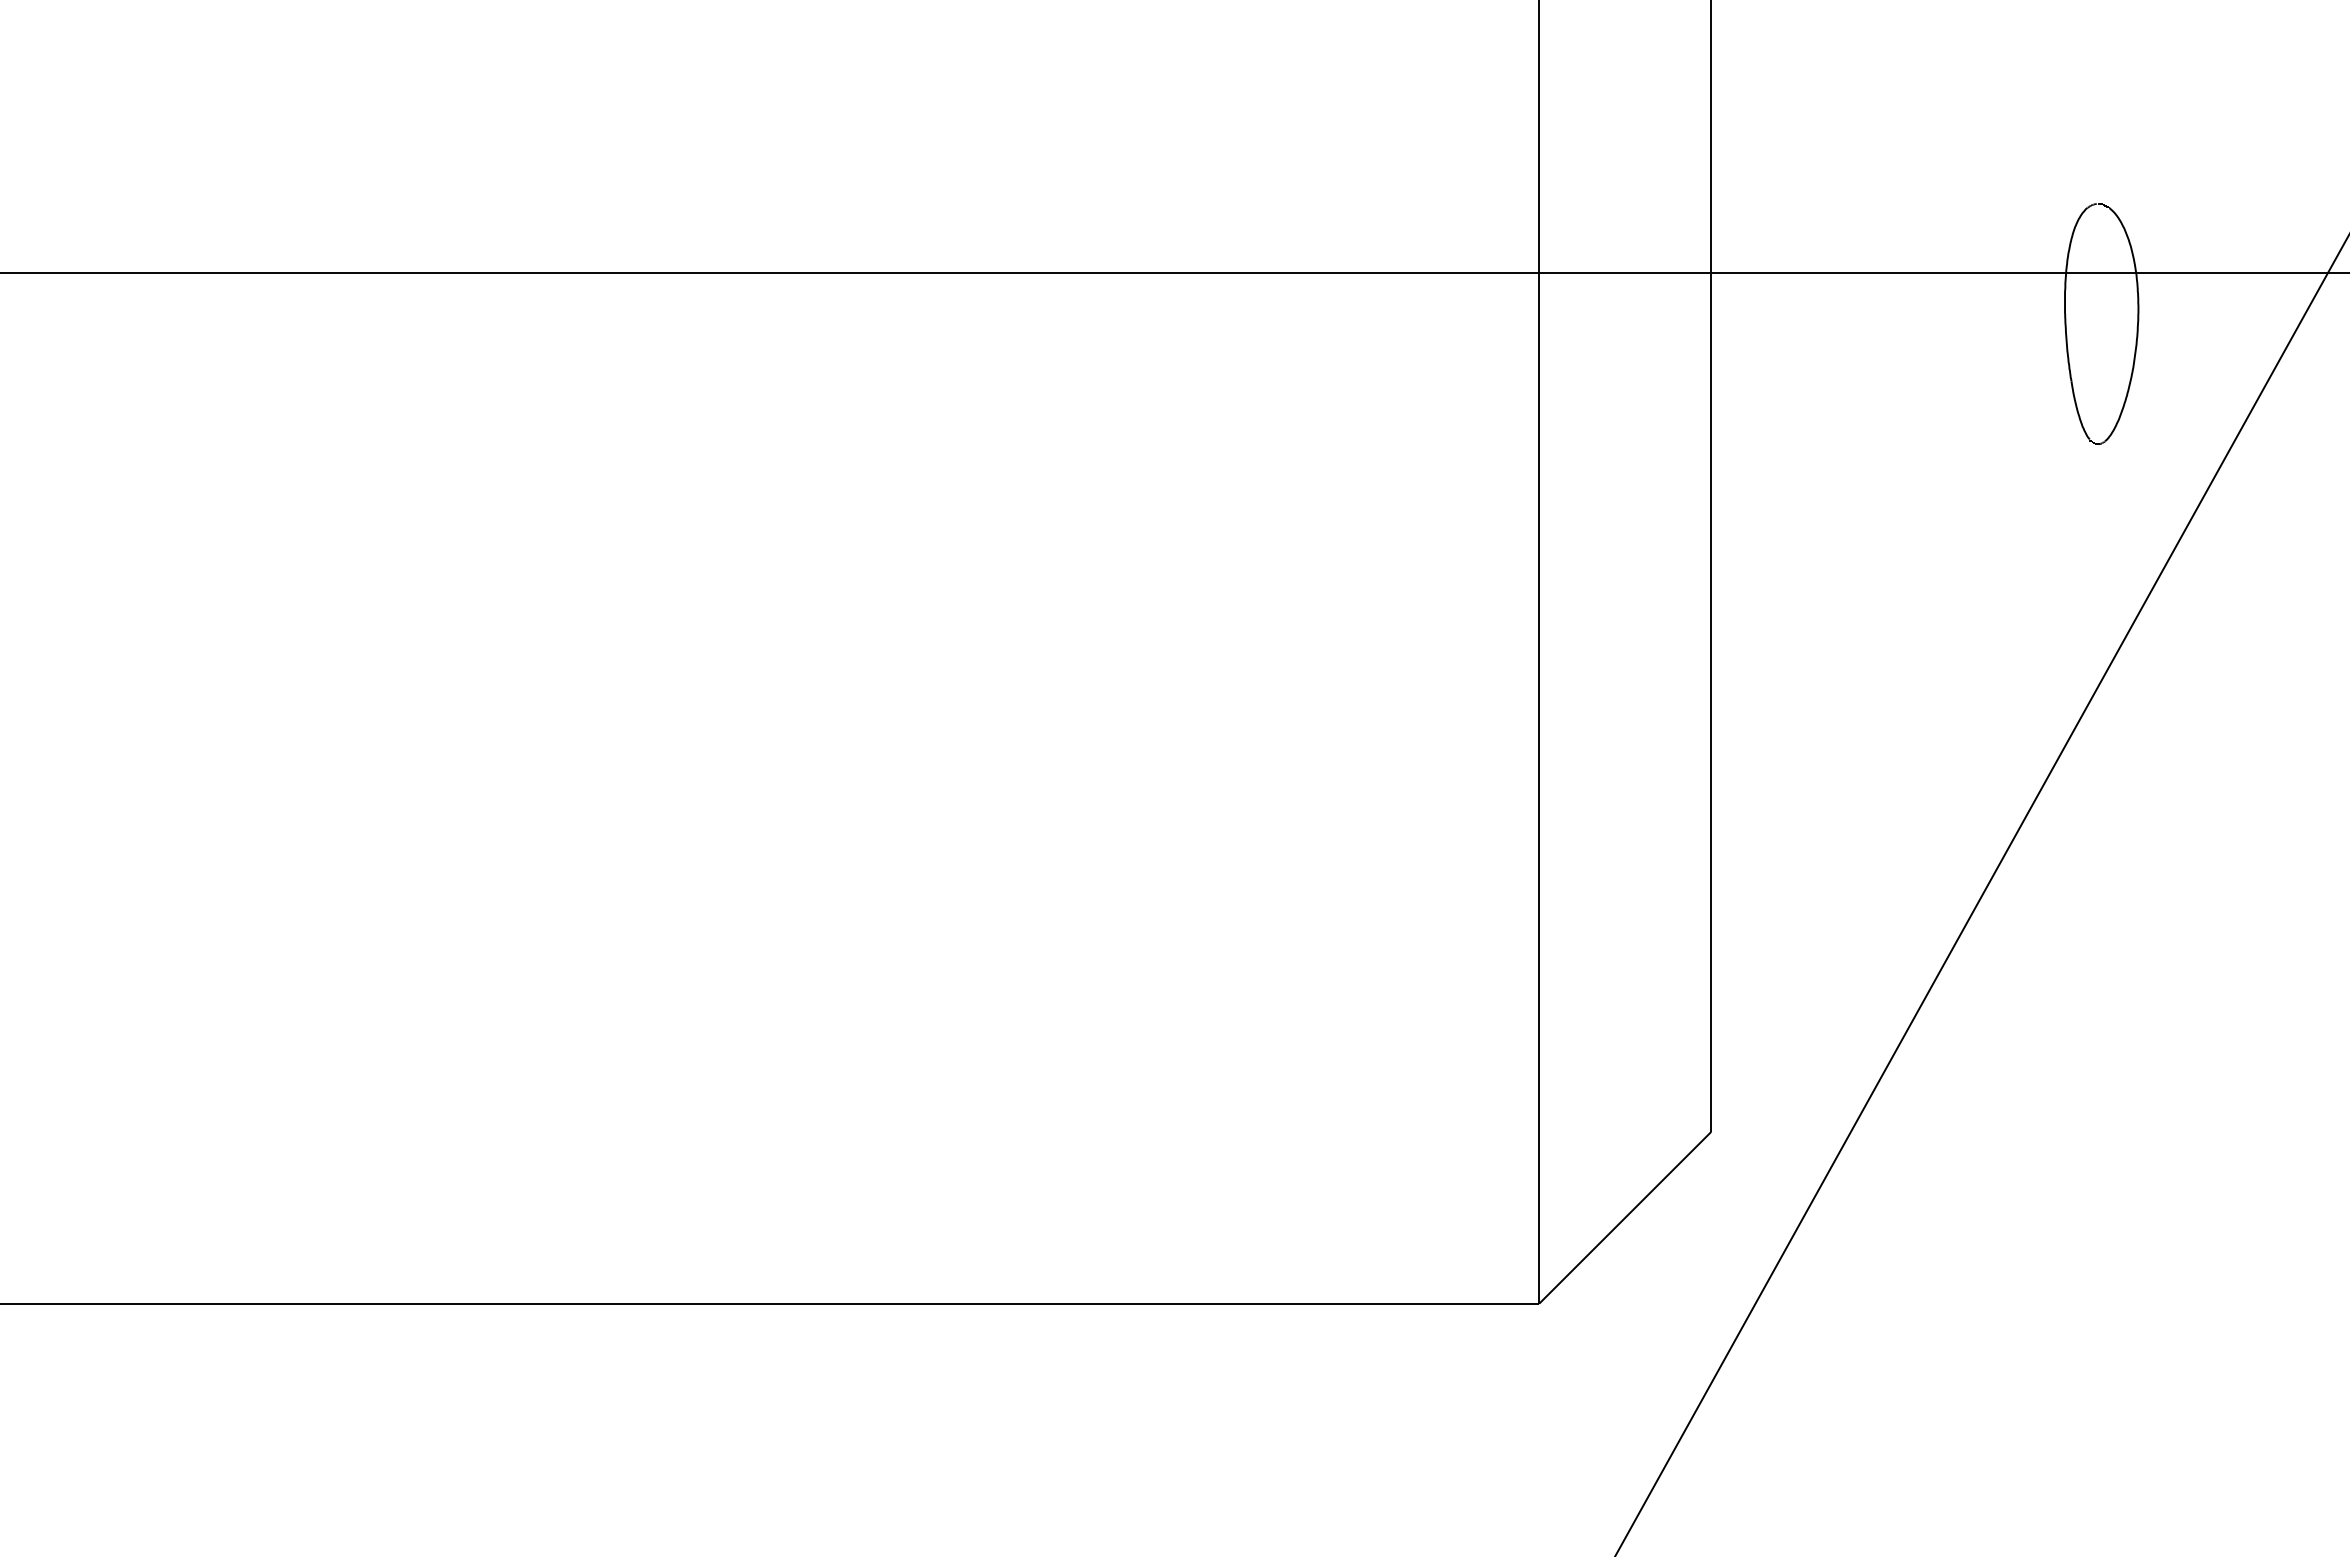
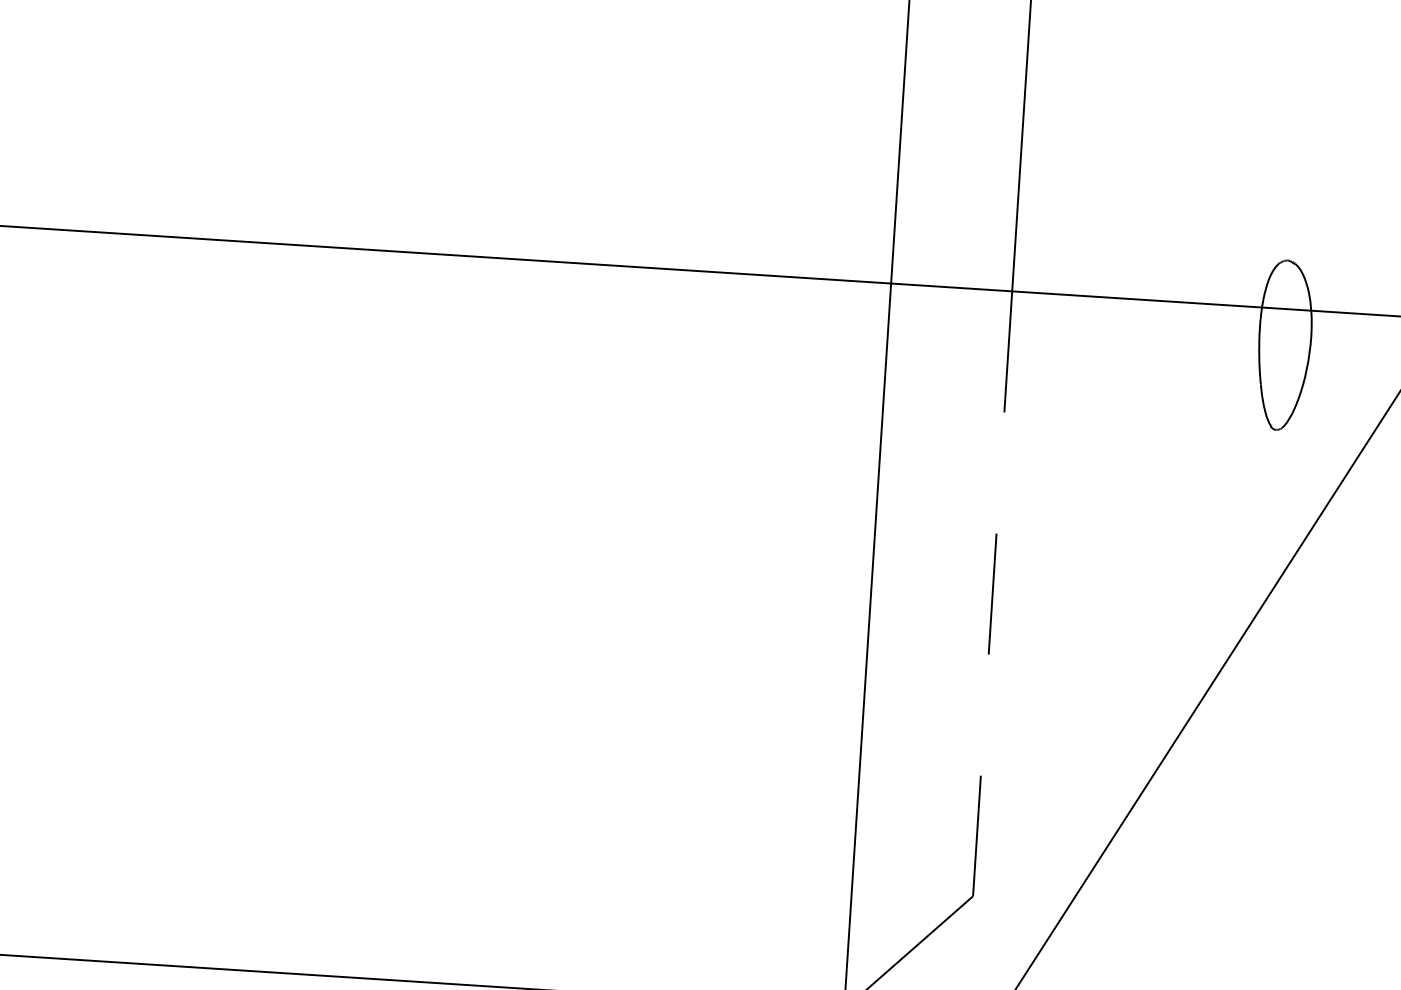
line: (1711, 702) -> (992, 593), solid -> dashed

